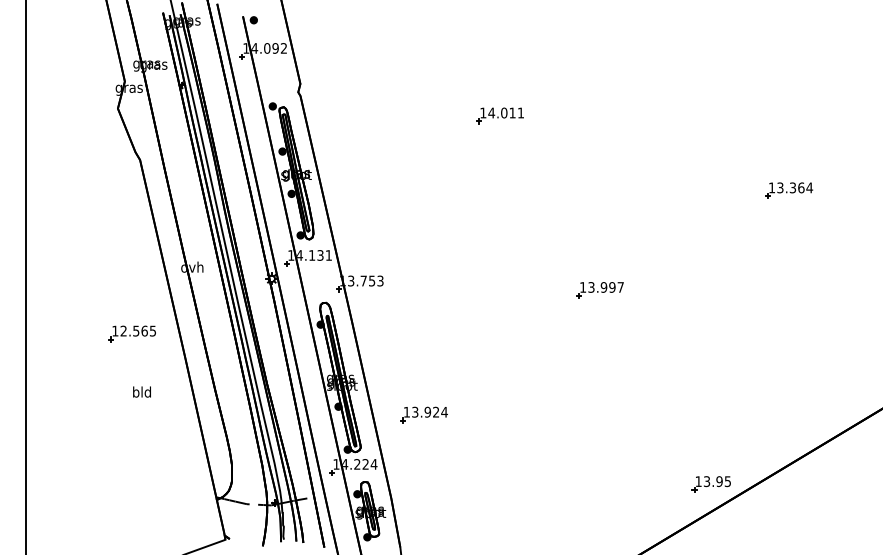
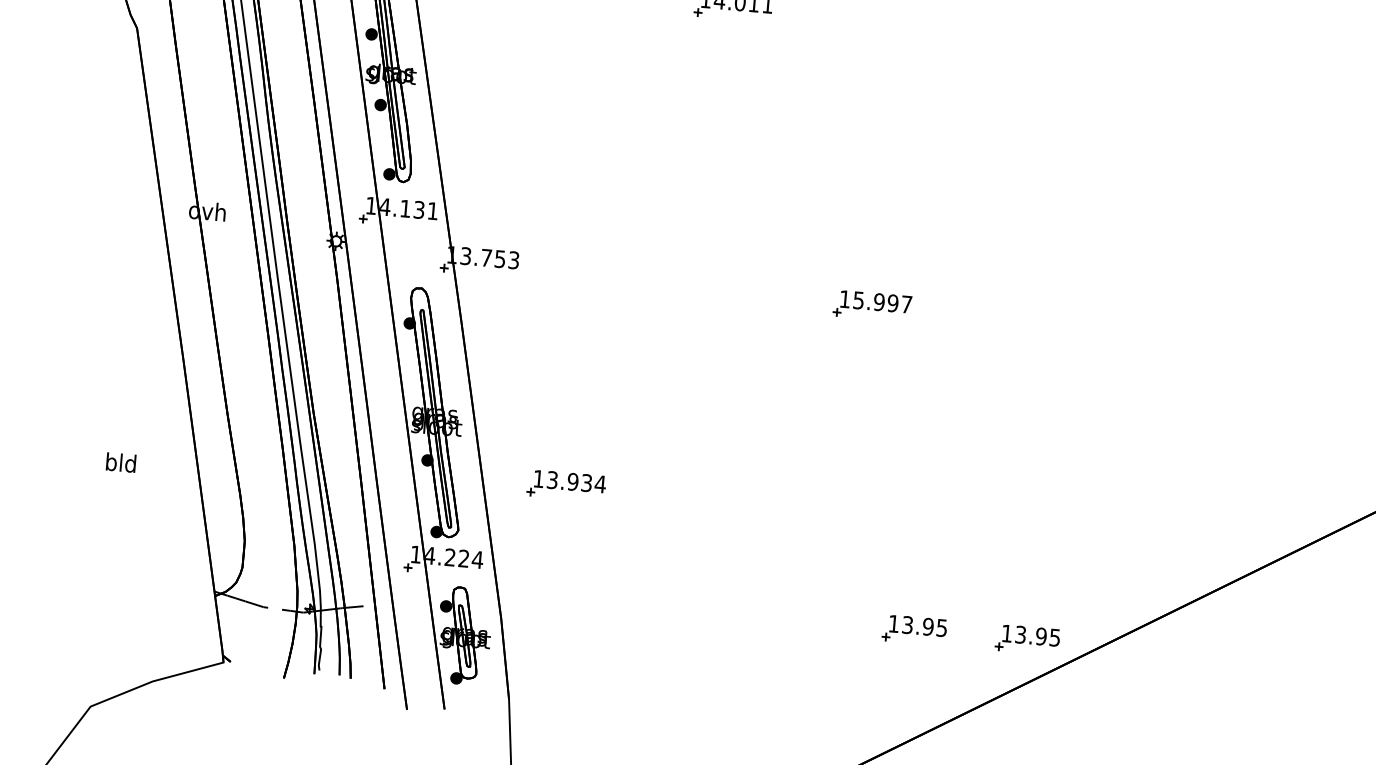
part: (789, 190) -> (1196, 169), removed
text: (591, 286) -> (858, 298), 13.997 -> 15.997
part: (131, 333) -> (98, 311), removed
text: (141, 391) -> (120, 461), moved
text: (436, 412) -> (587, 483), 13.924 -> 13.934
part: (641, 484) -> (913, 630), added

